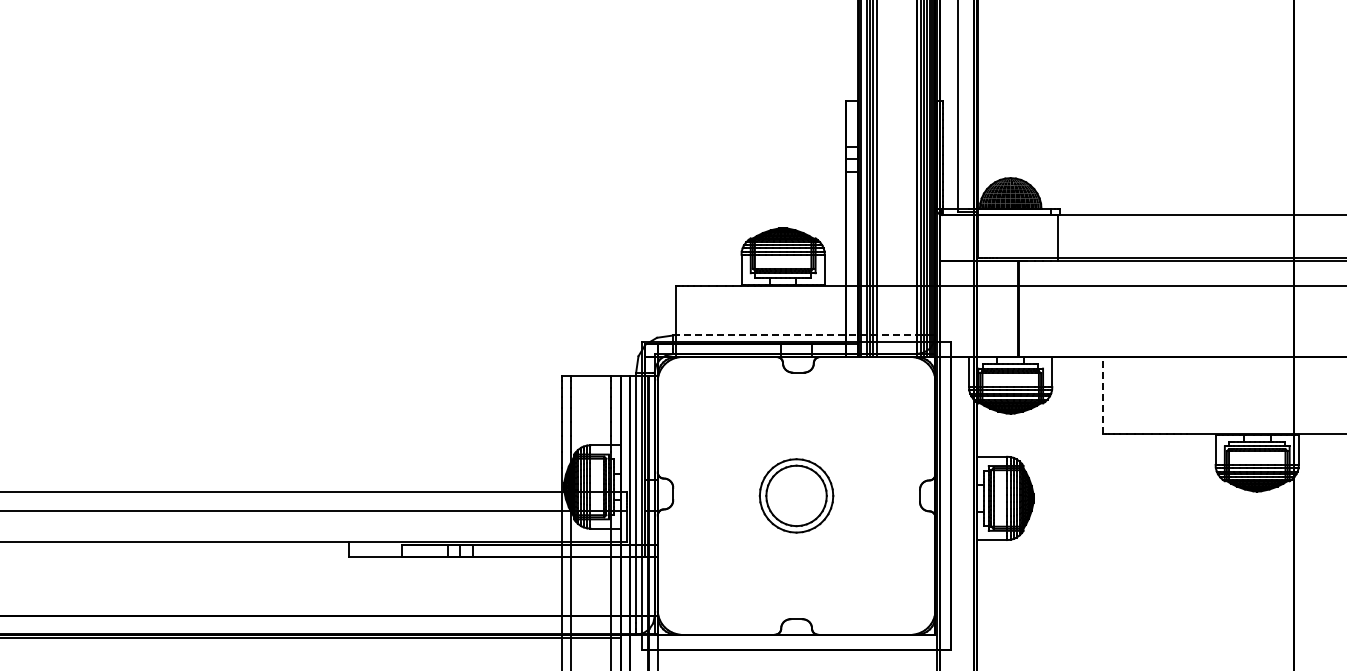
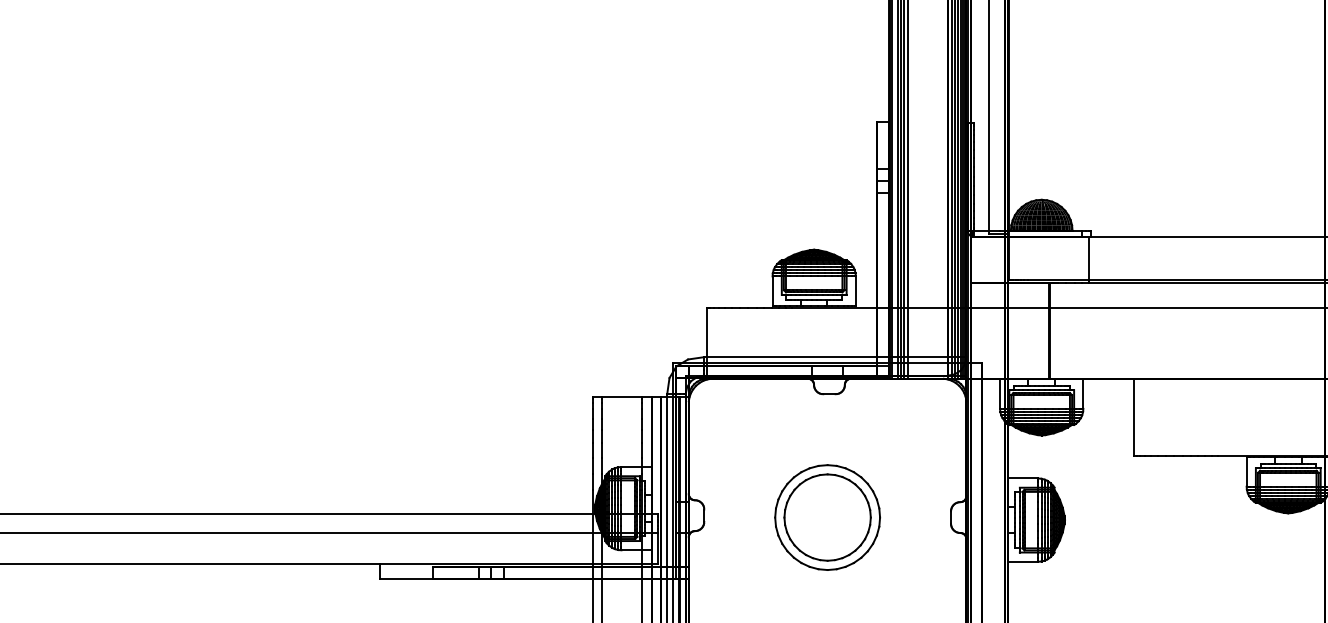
line: (795, 335) -> (826, 357), dashed -> solid
line: (1102, 395) -> (1133, 417), dashed -> solid
part: (796, 495) -> (827, 517), size x1.43

